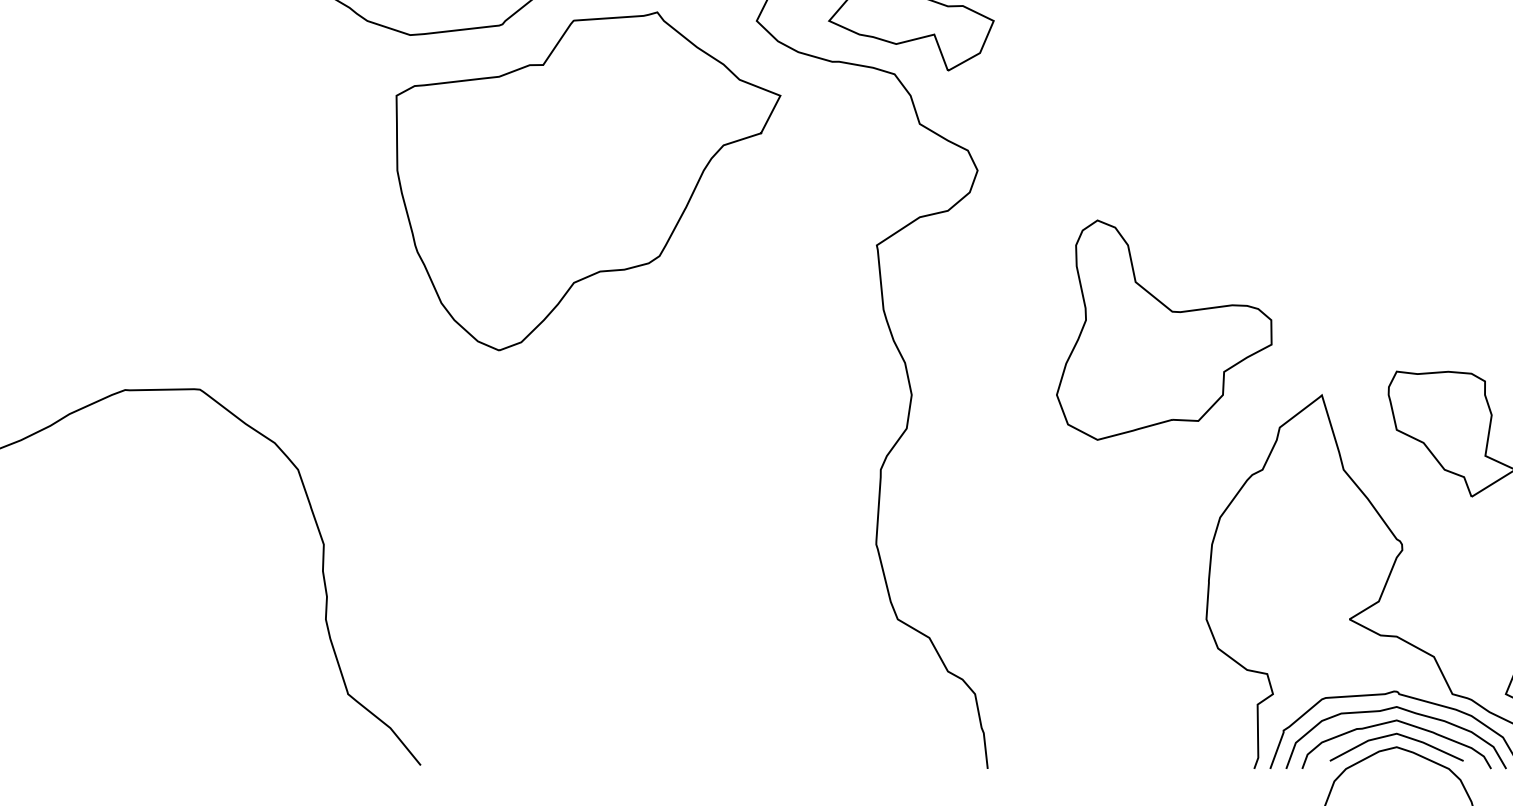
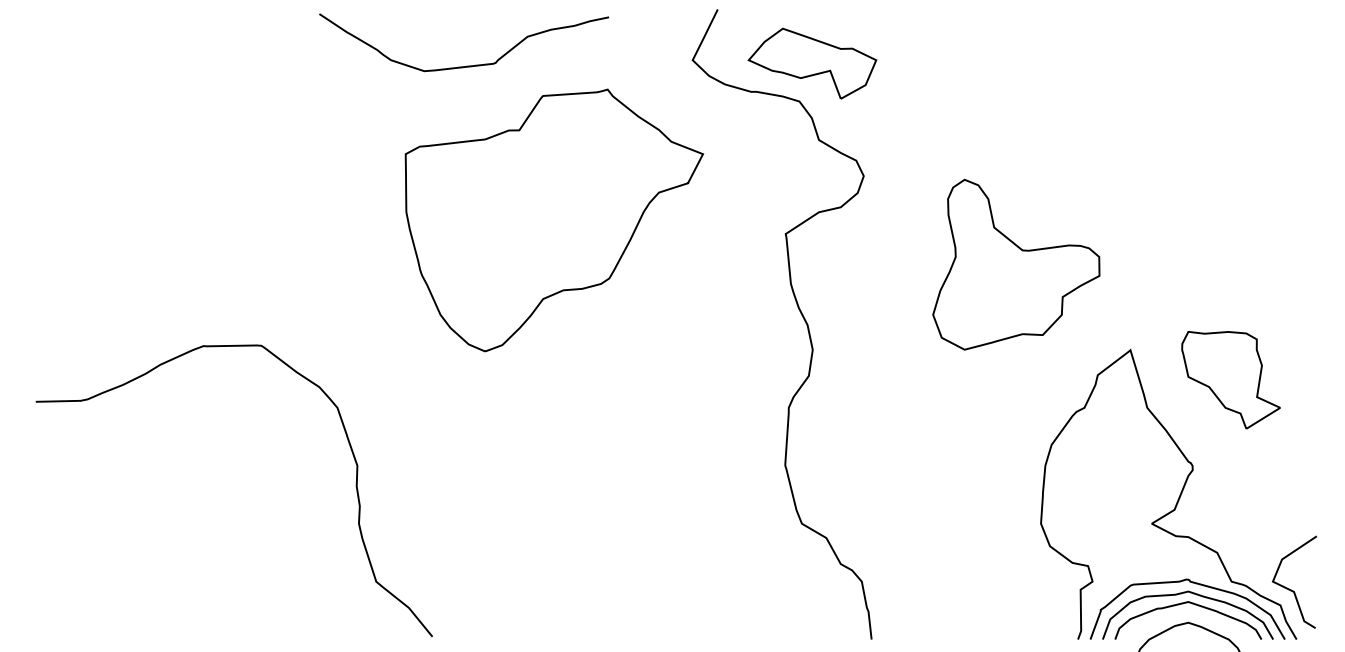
part: (588, 181) -> (554, 220), moved
part: (1164, 329) -> (1016, 264), moved
line: (1400, 736) -> (1191, 614), removed

